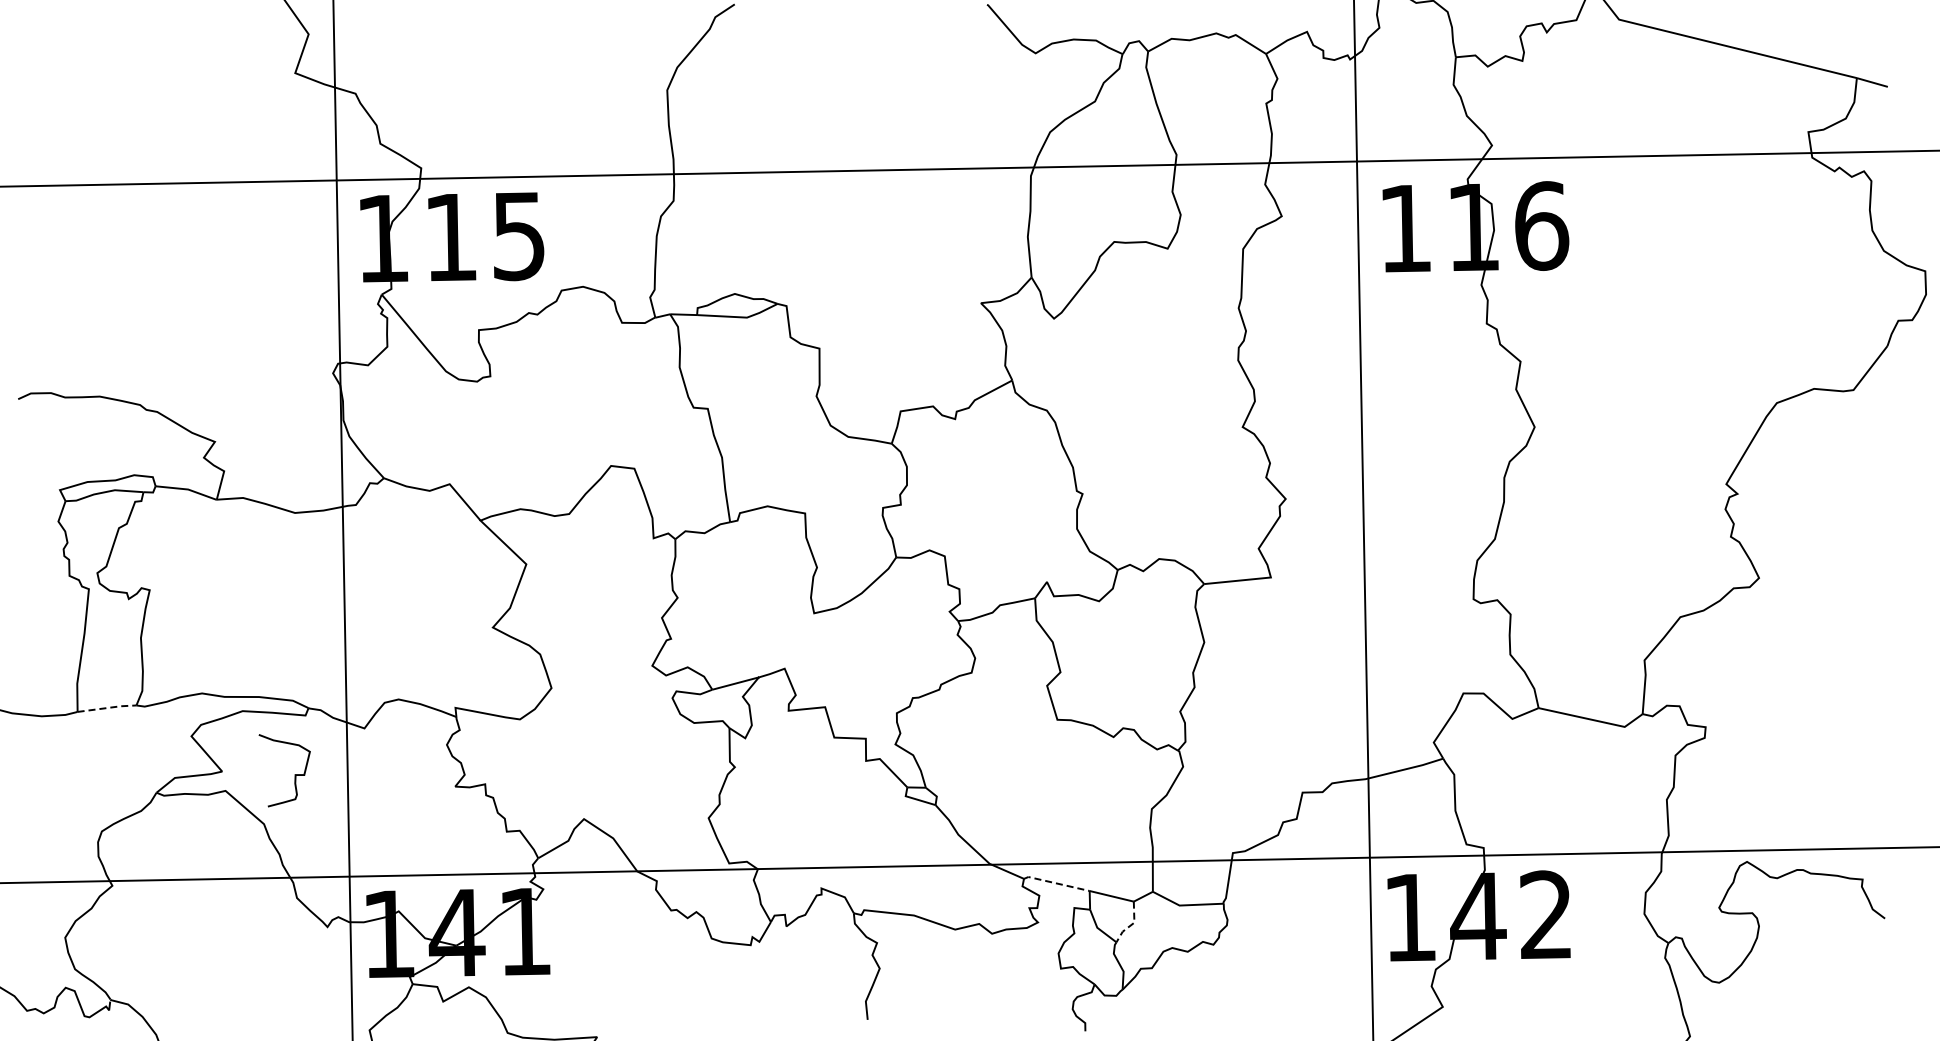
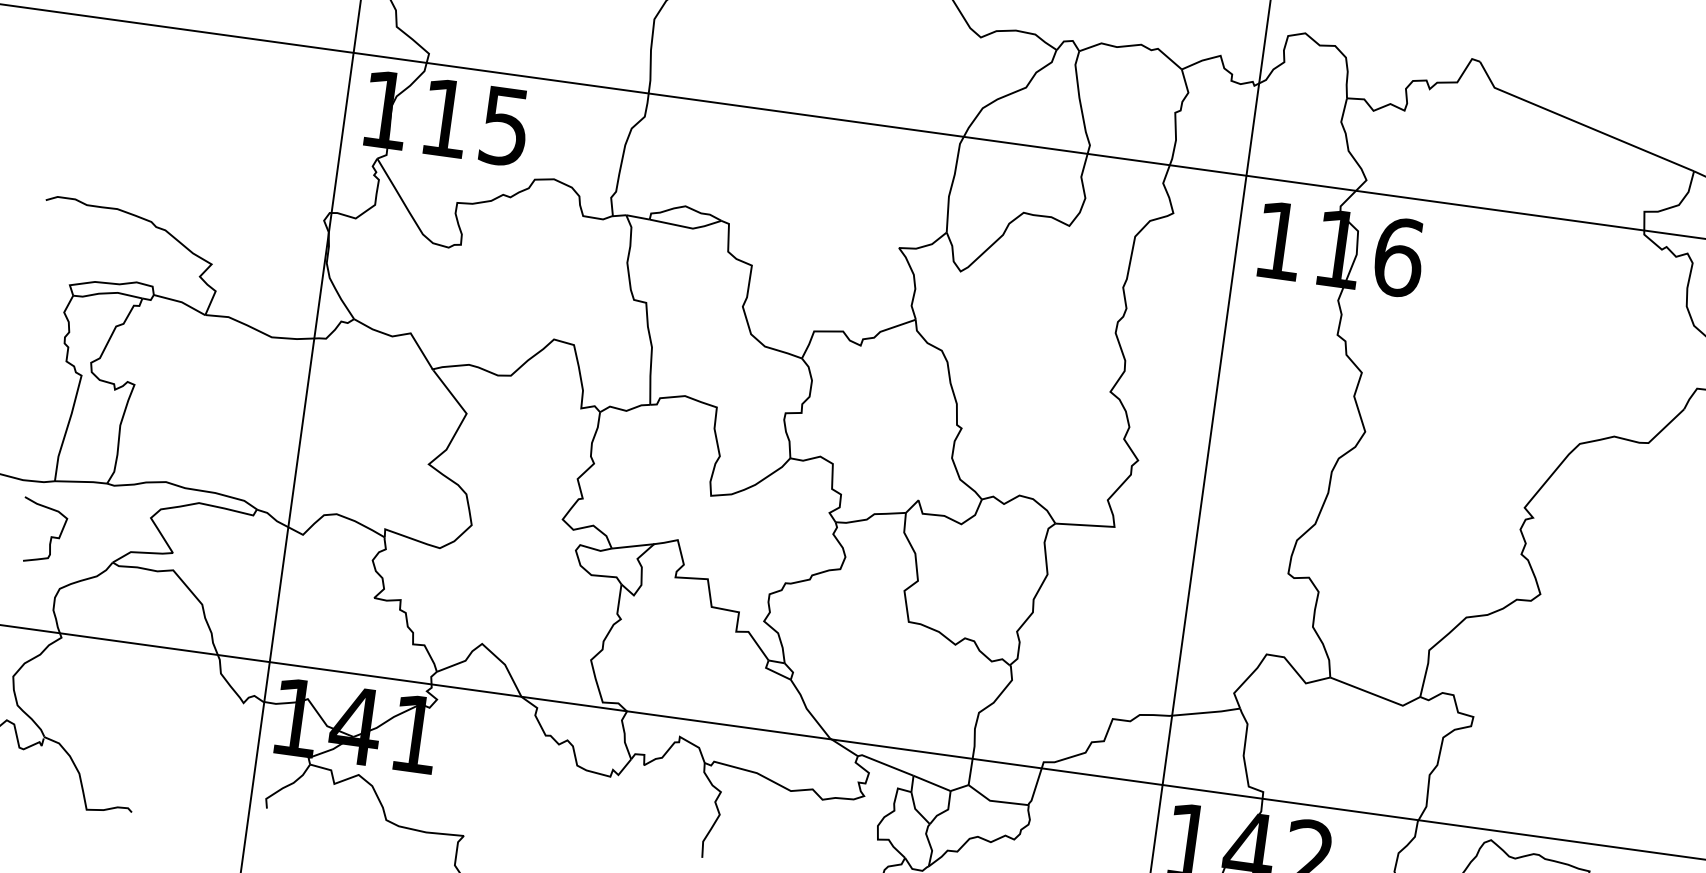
line: (107, 707) -> (81, 481), dashed -> solid
curve: (294, 774) -> (50, 536), moved
line: (1056, 883) -> (885, 764), dashed -> solid
line: (1132, 924) -> (946, 810), dashed -> solid

